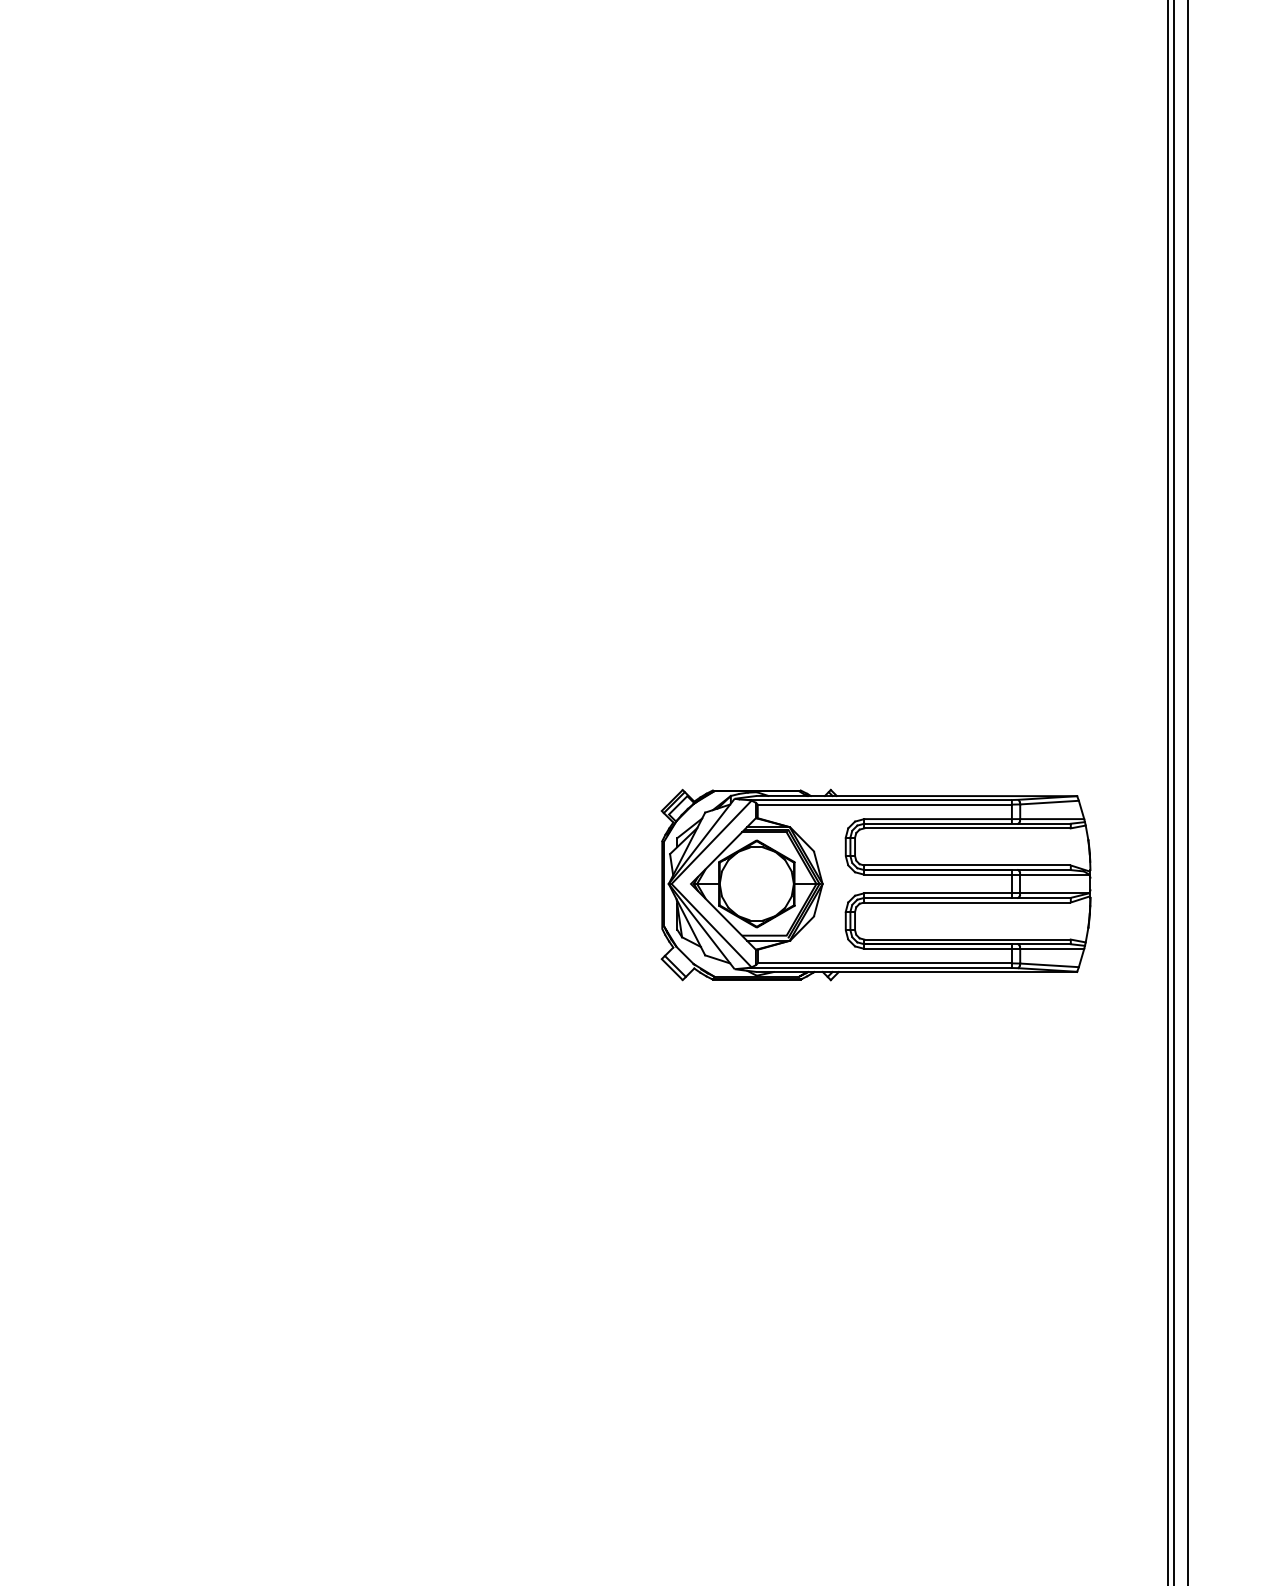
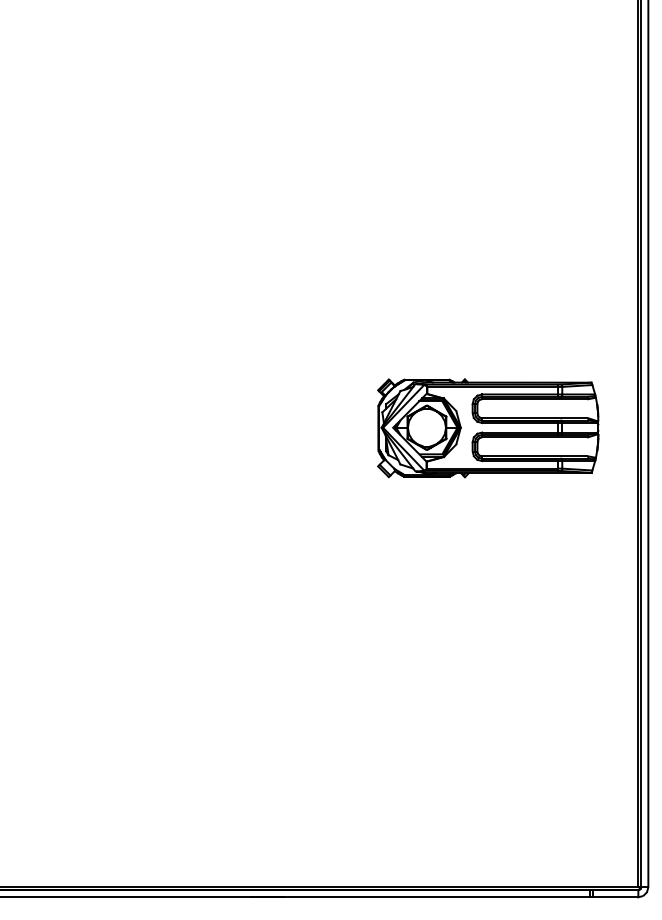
part: (876, 885) -> (488, 428), moved

